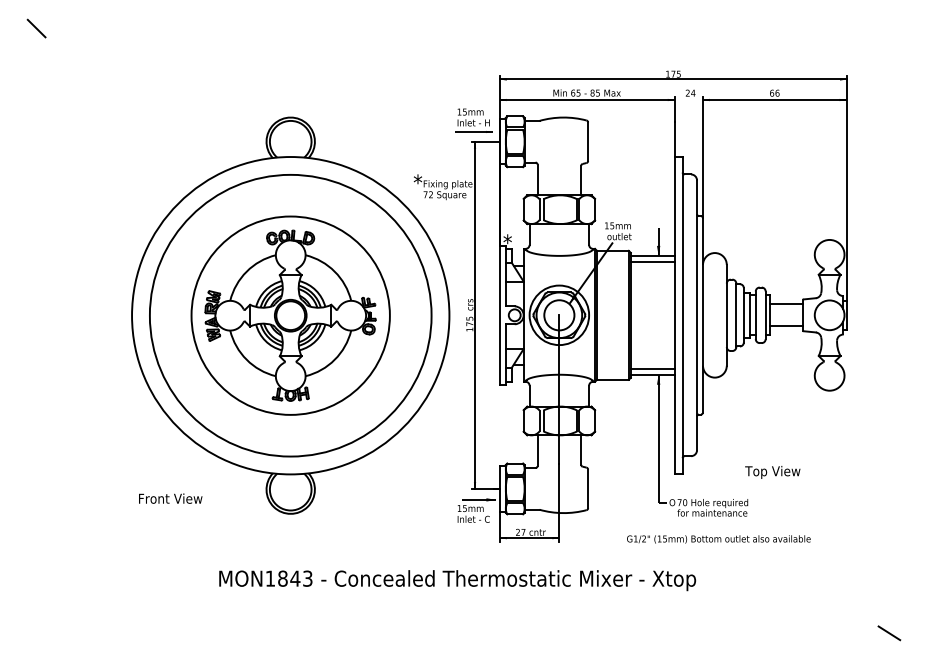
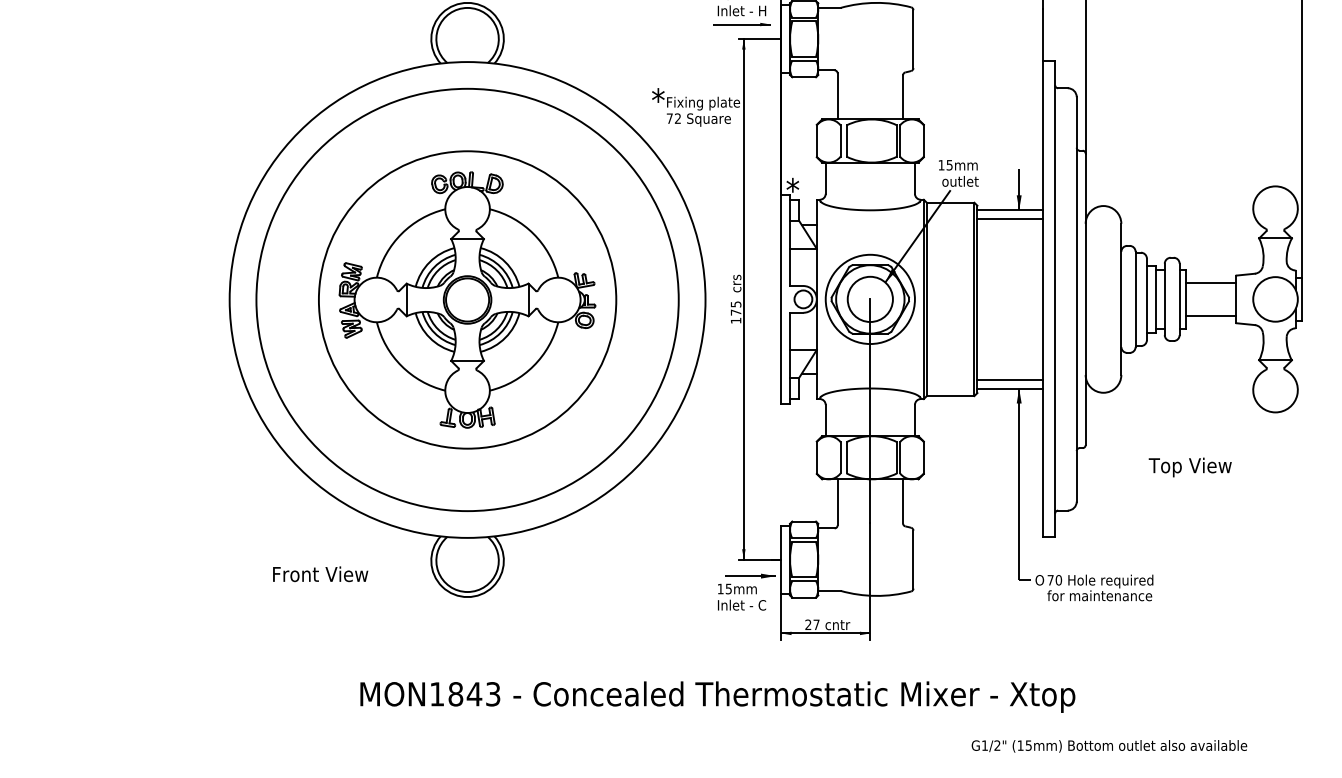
text: (772, 472) -> (1189, 467), moved
text: (170, 498) -> (320, 574), moved
text: (718, 539) -> (1108, 746), moved

